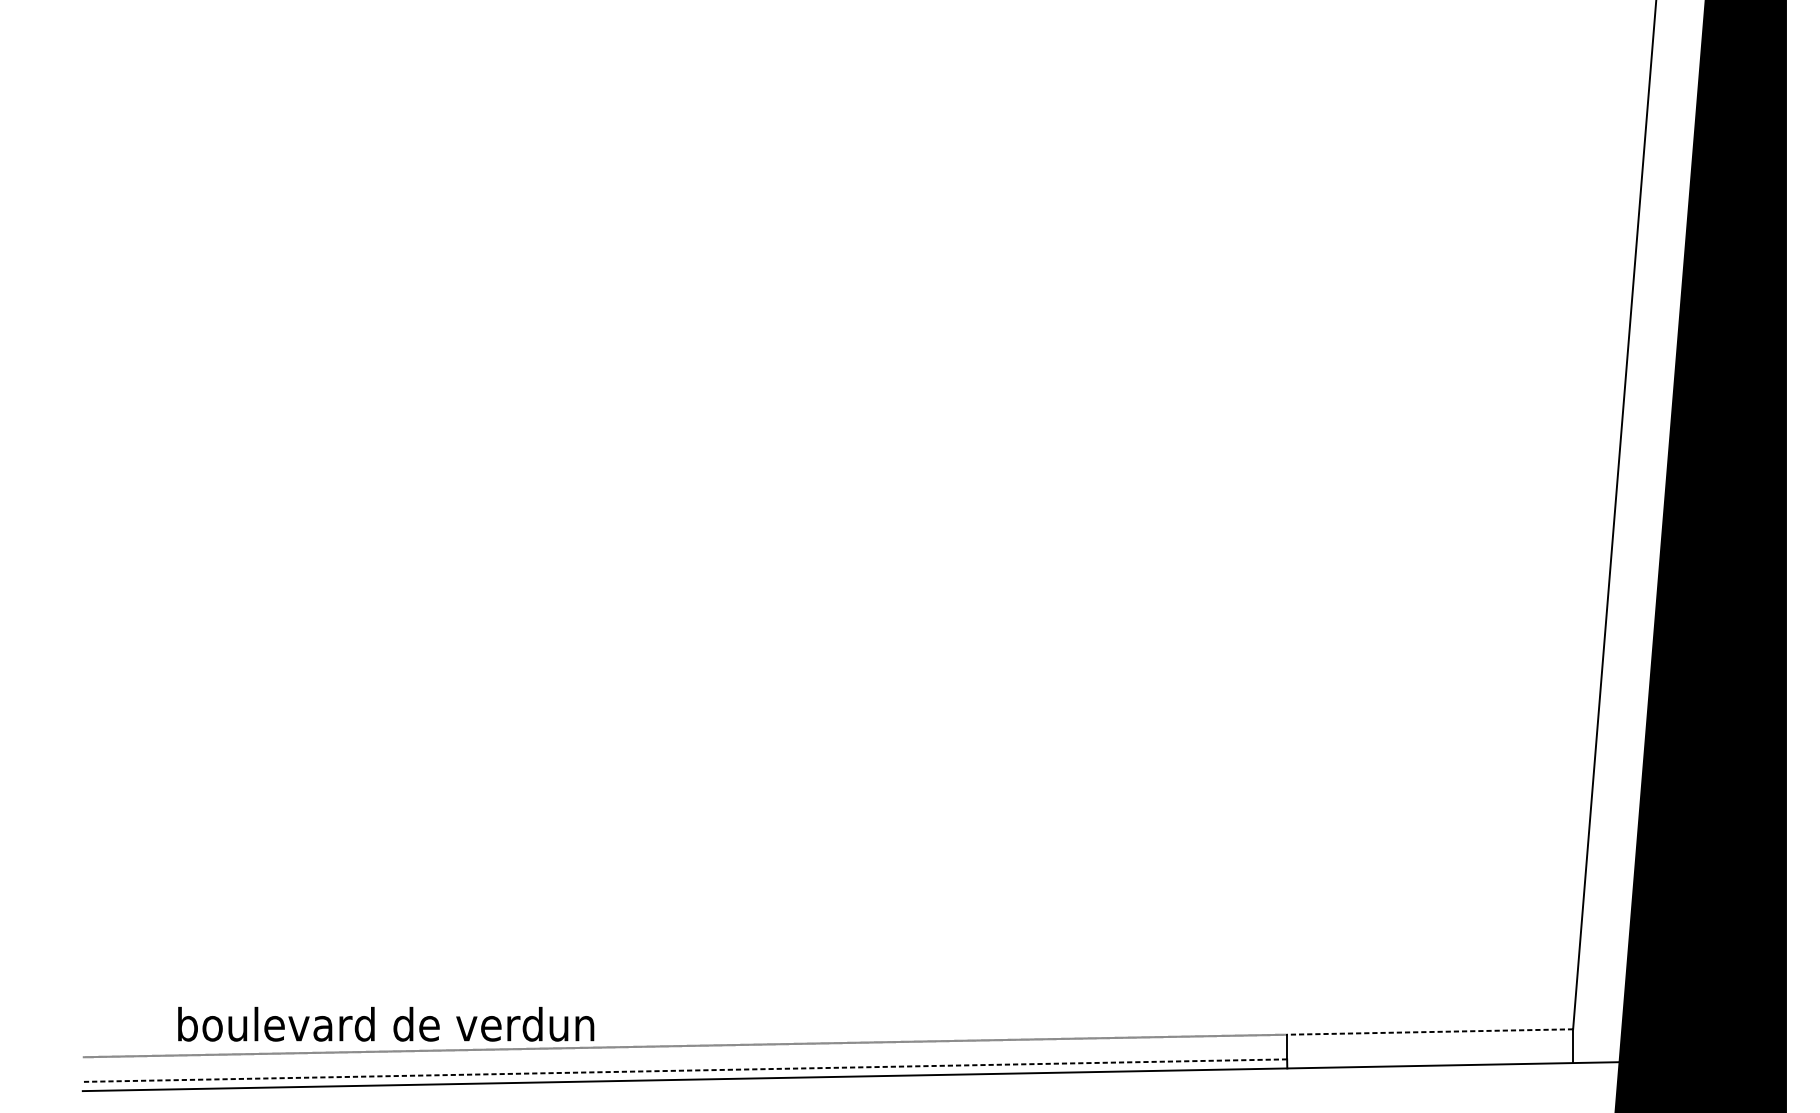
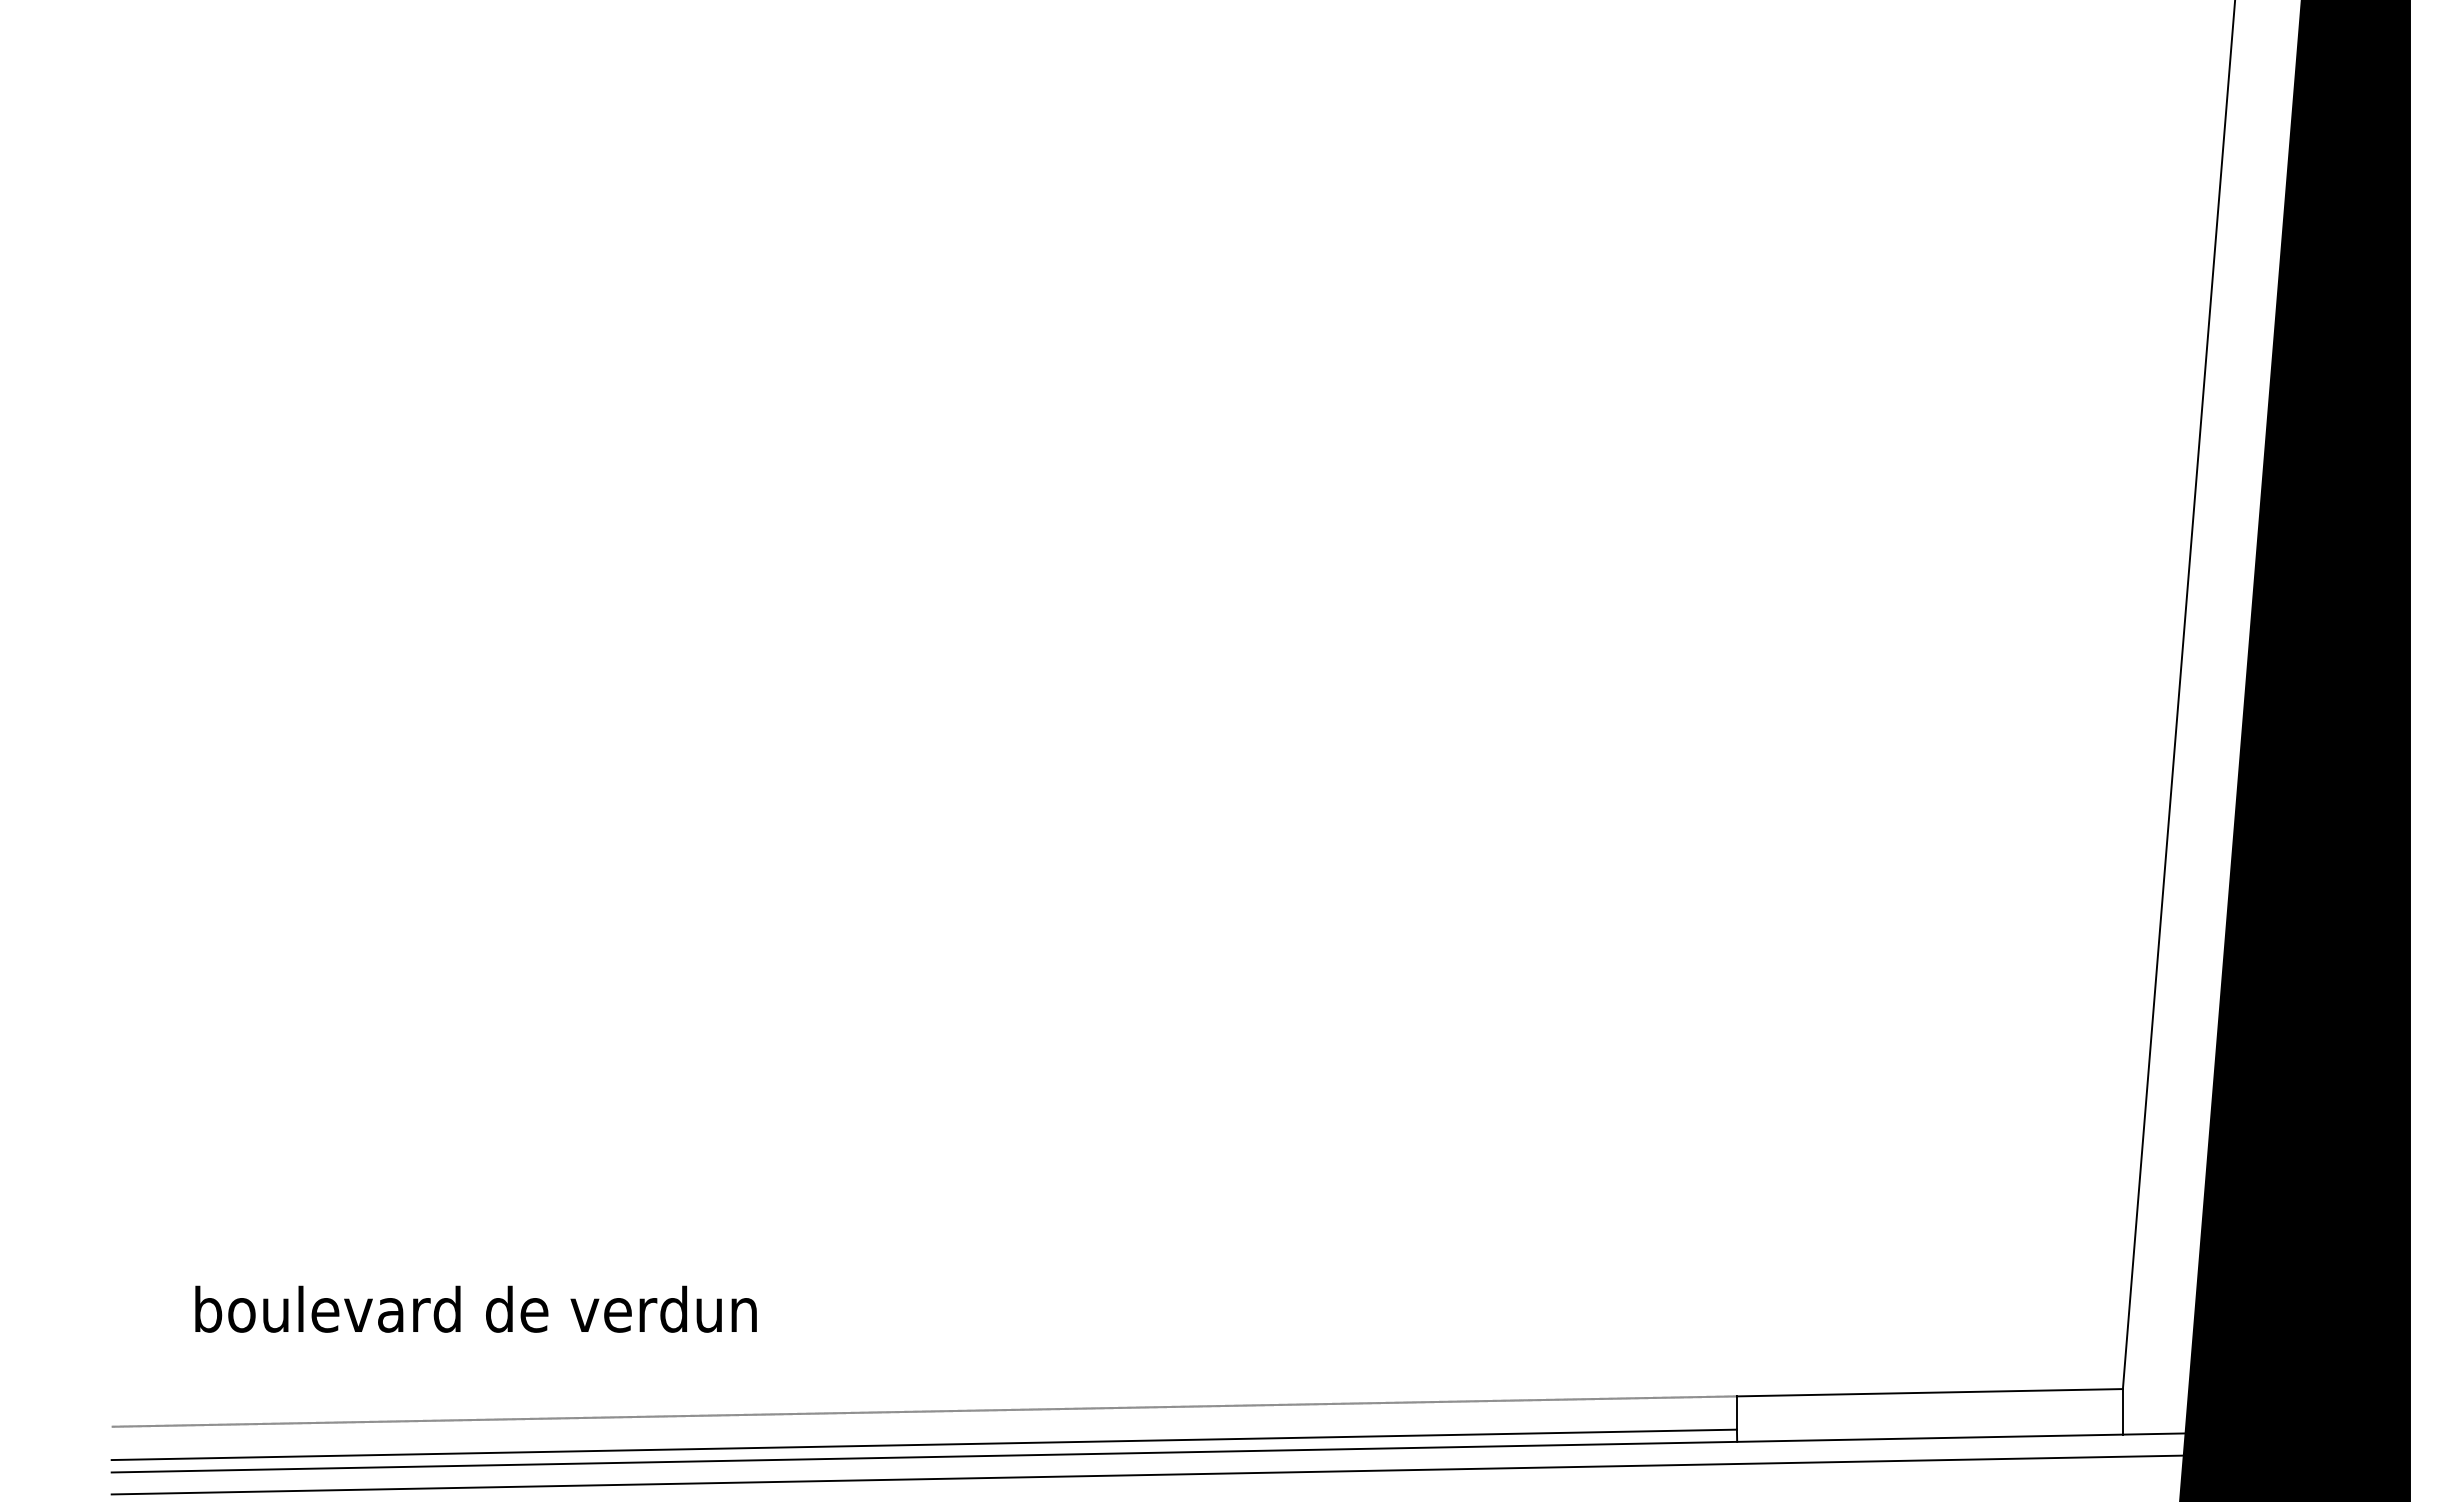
text: (385, 1023) -> (475, 1308), moved
line: (1429, 1031) -> (1929, 1392), dashed -> solid
line: (685, 1070) -> (924, 1444), dashed -> solid
line: (850, 1092) -> (1147, 1474), added

